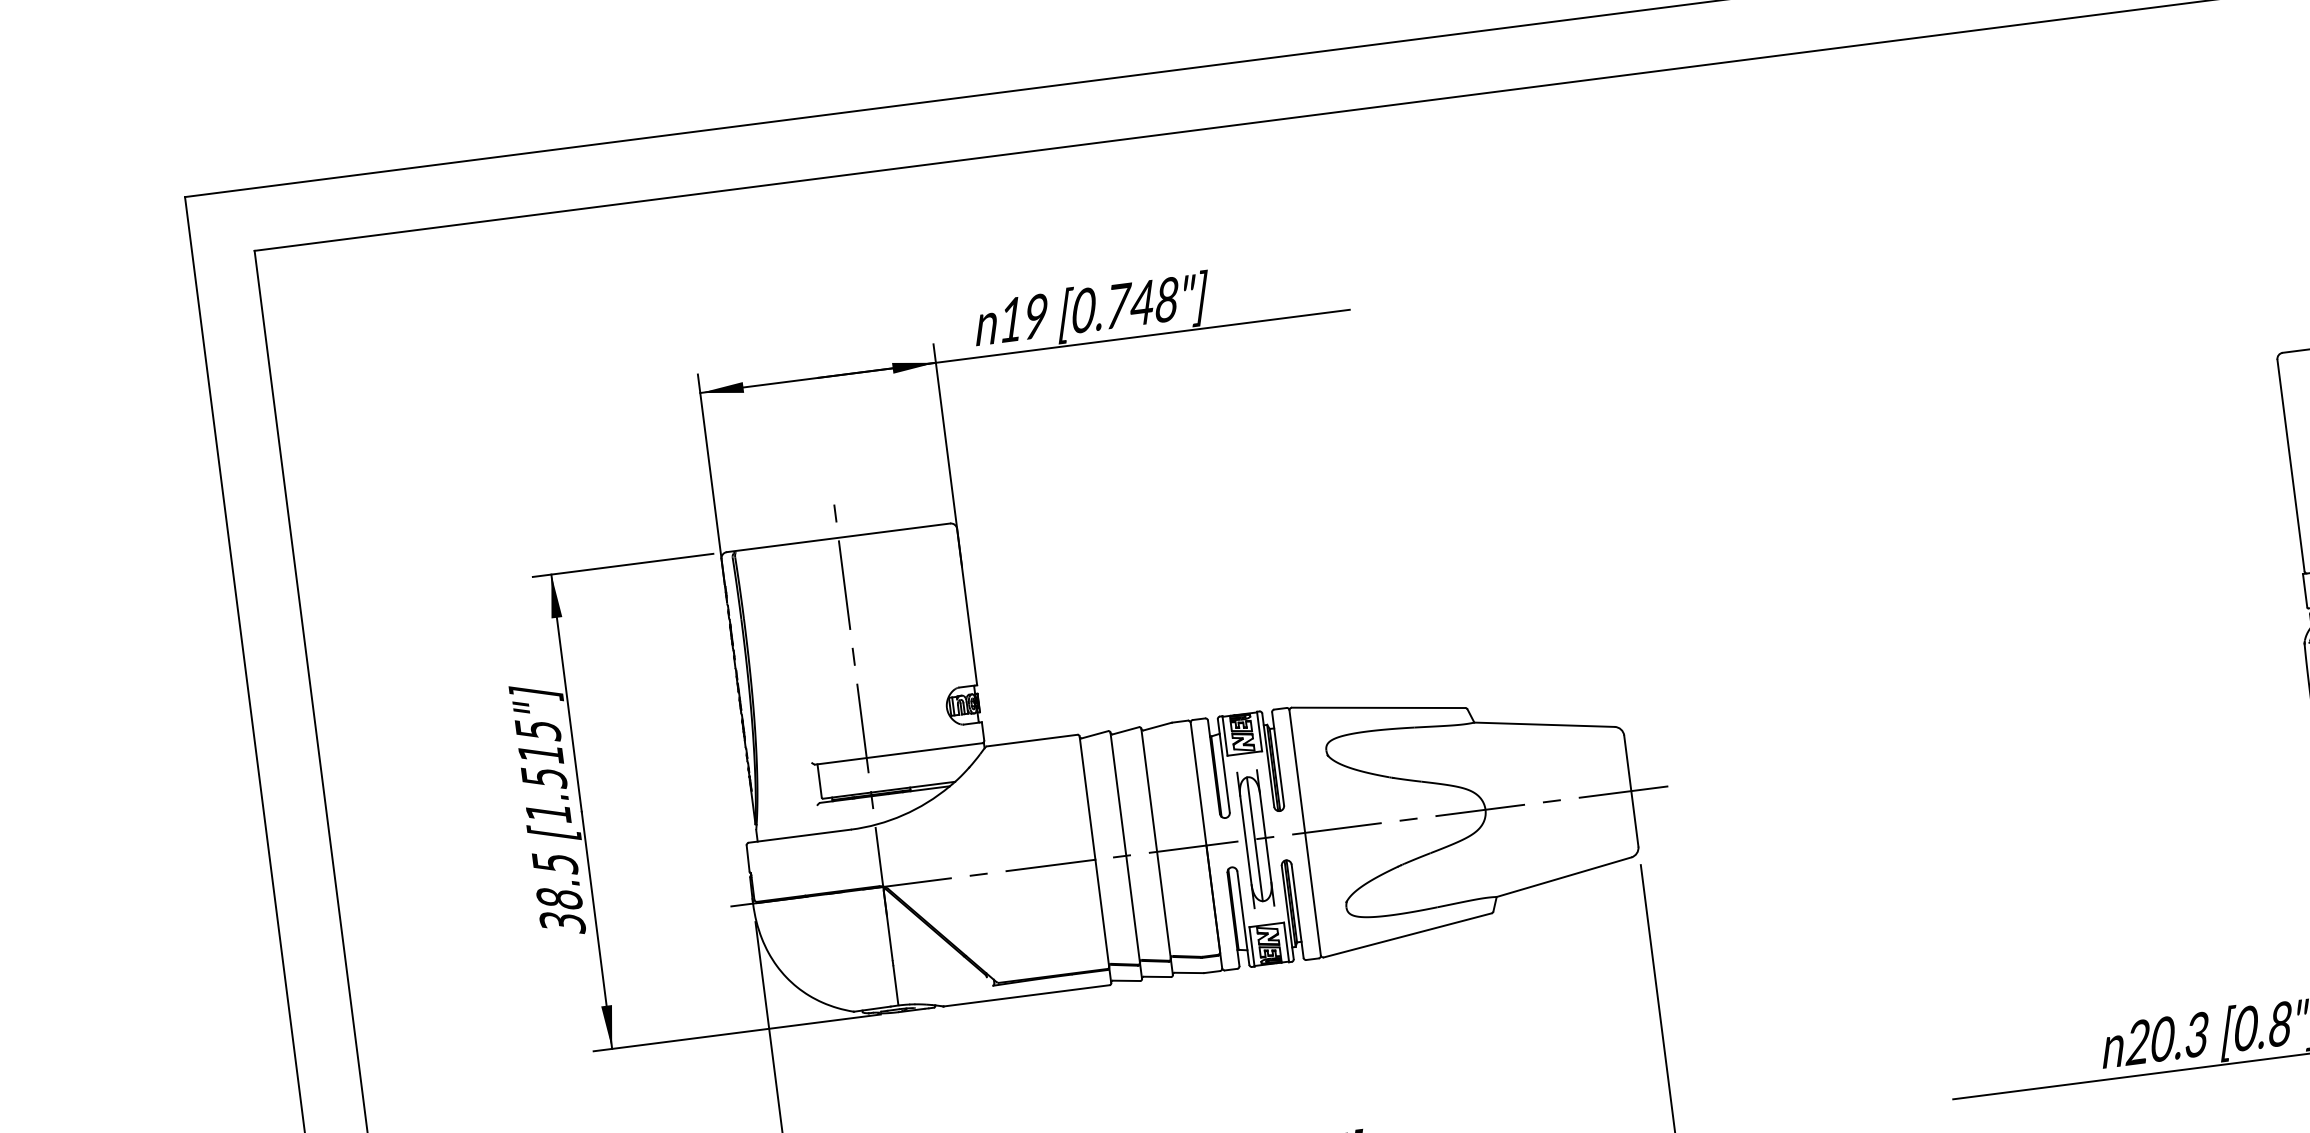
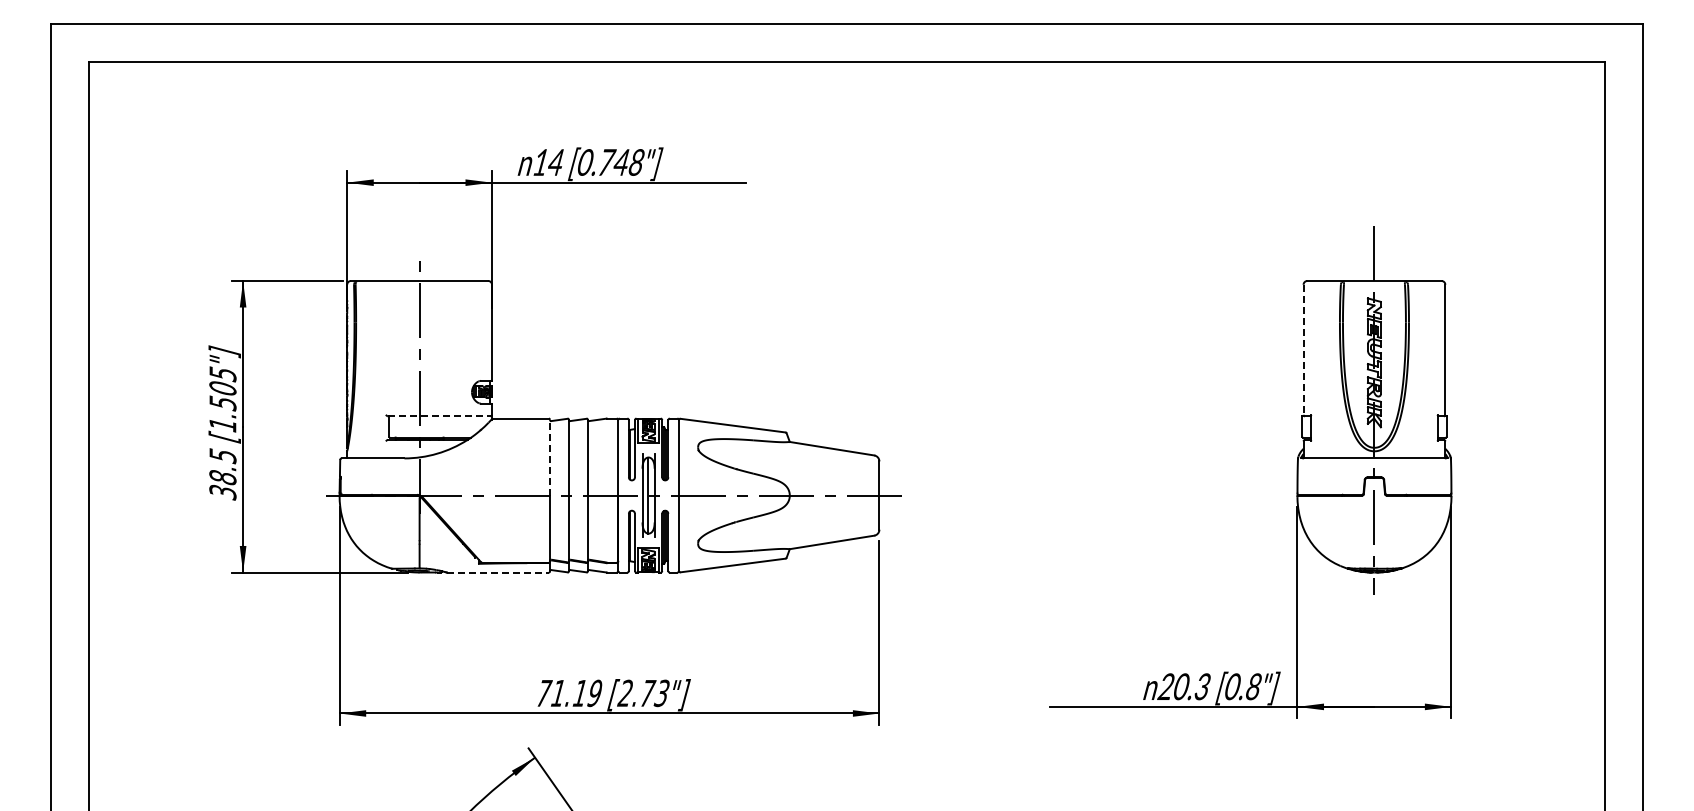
text: (1036, 316) -> (556, 162), 19 -> 14
line: (2291, 466) -> (1303, 350), solid -> dashed
text: (540, 753) -> (222, 388), [1.515"] -> [1.505"]
line: (899, 754) -> (439, 416), solid -> dashed
line: (1088, 797) -> (550, 457), solid -> dashed
line: (1026, 995) -> (497, 572), solid -> dashed

